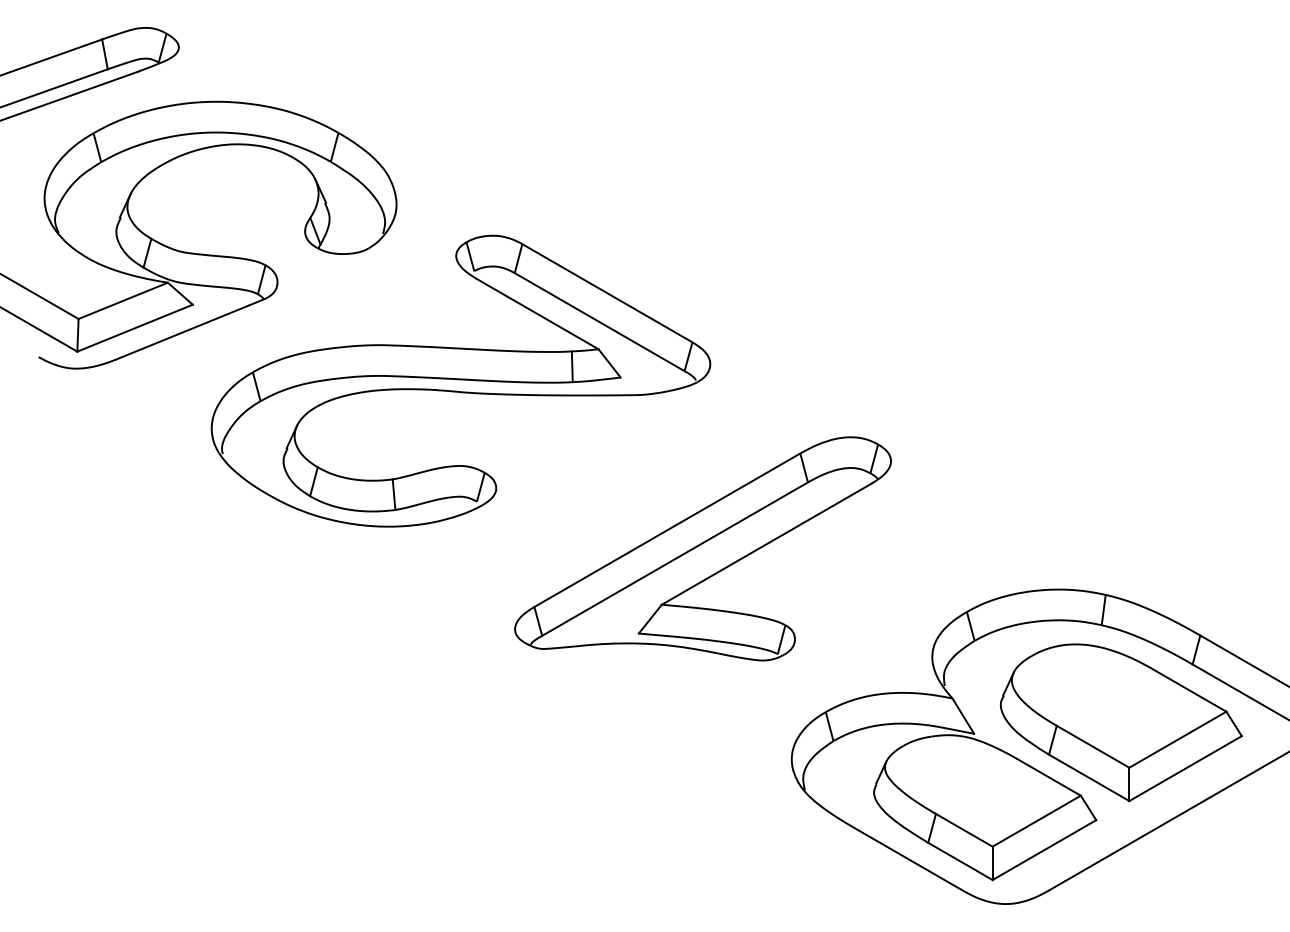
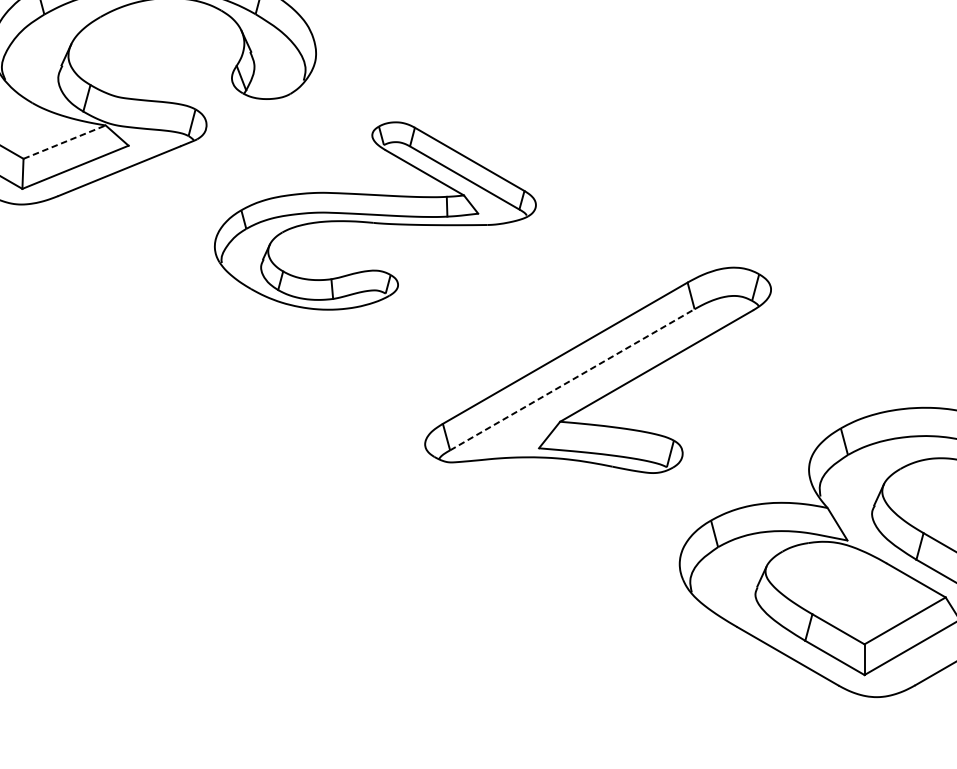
line: (123, 300) -> (64, 141), solid -> dashed
part: (460, 380) -> (374, 215), size x0.7
line: (675, 558) -> (572, 379), solid -> dashed

